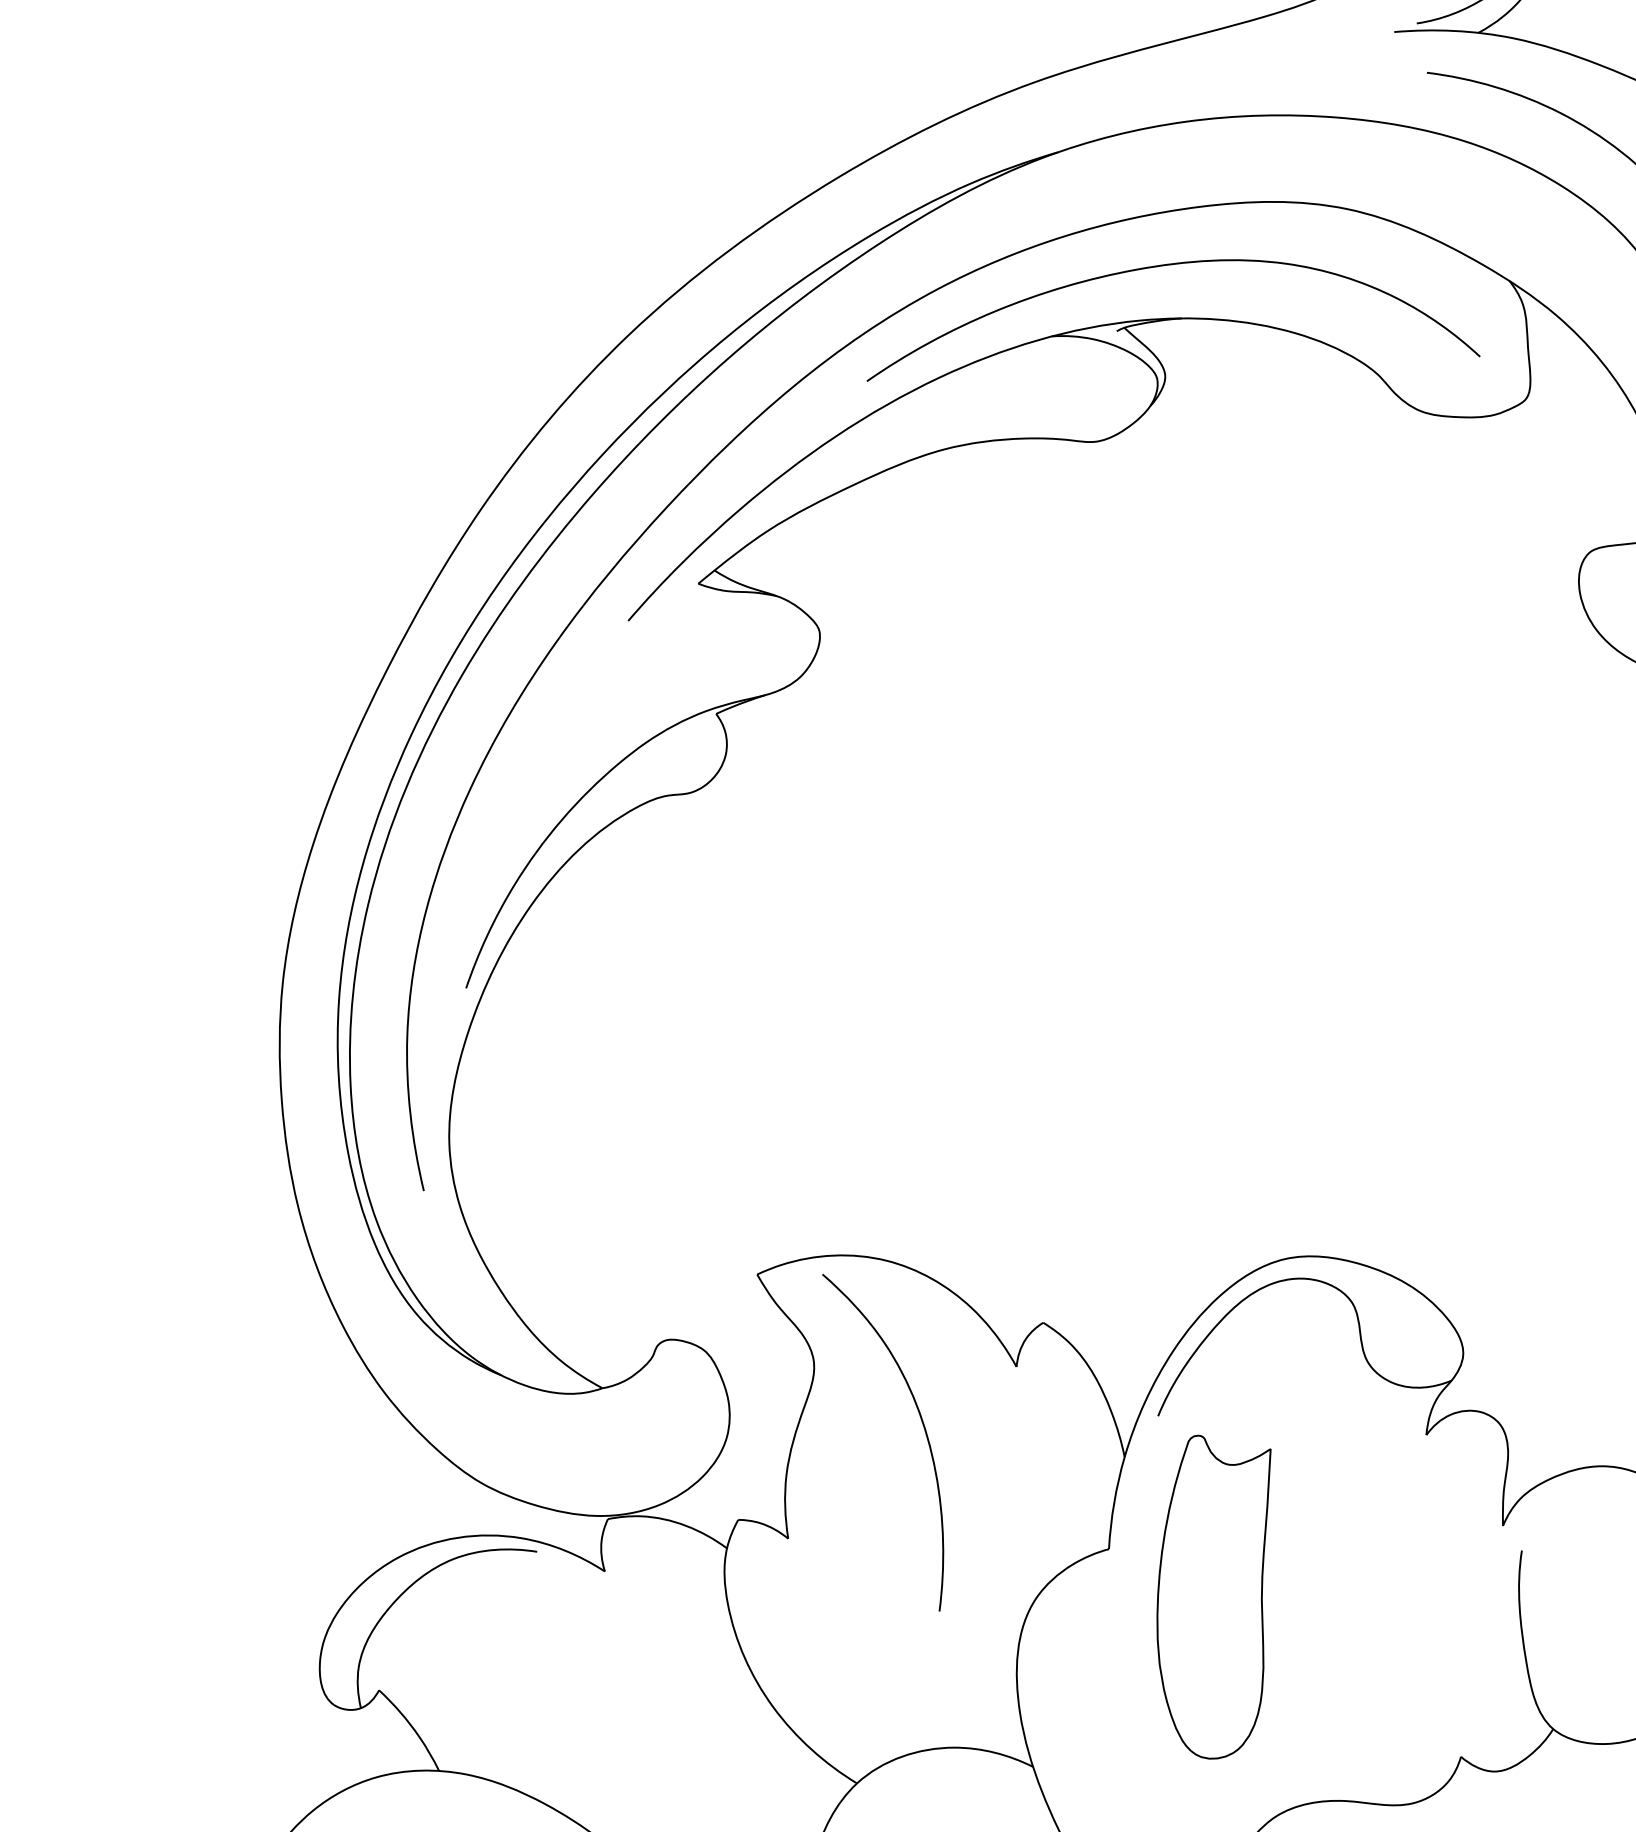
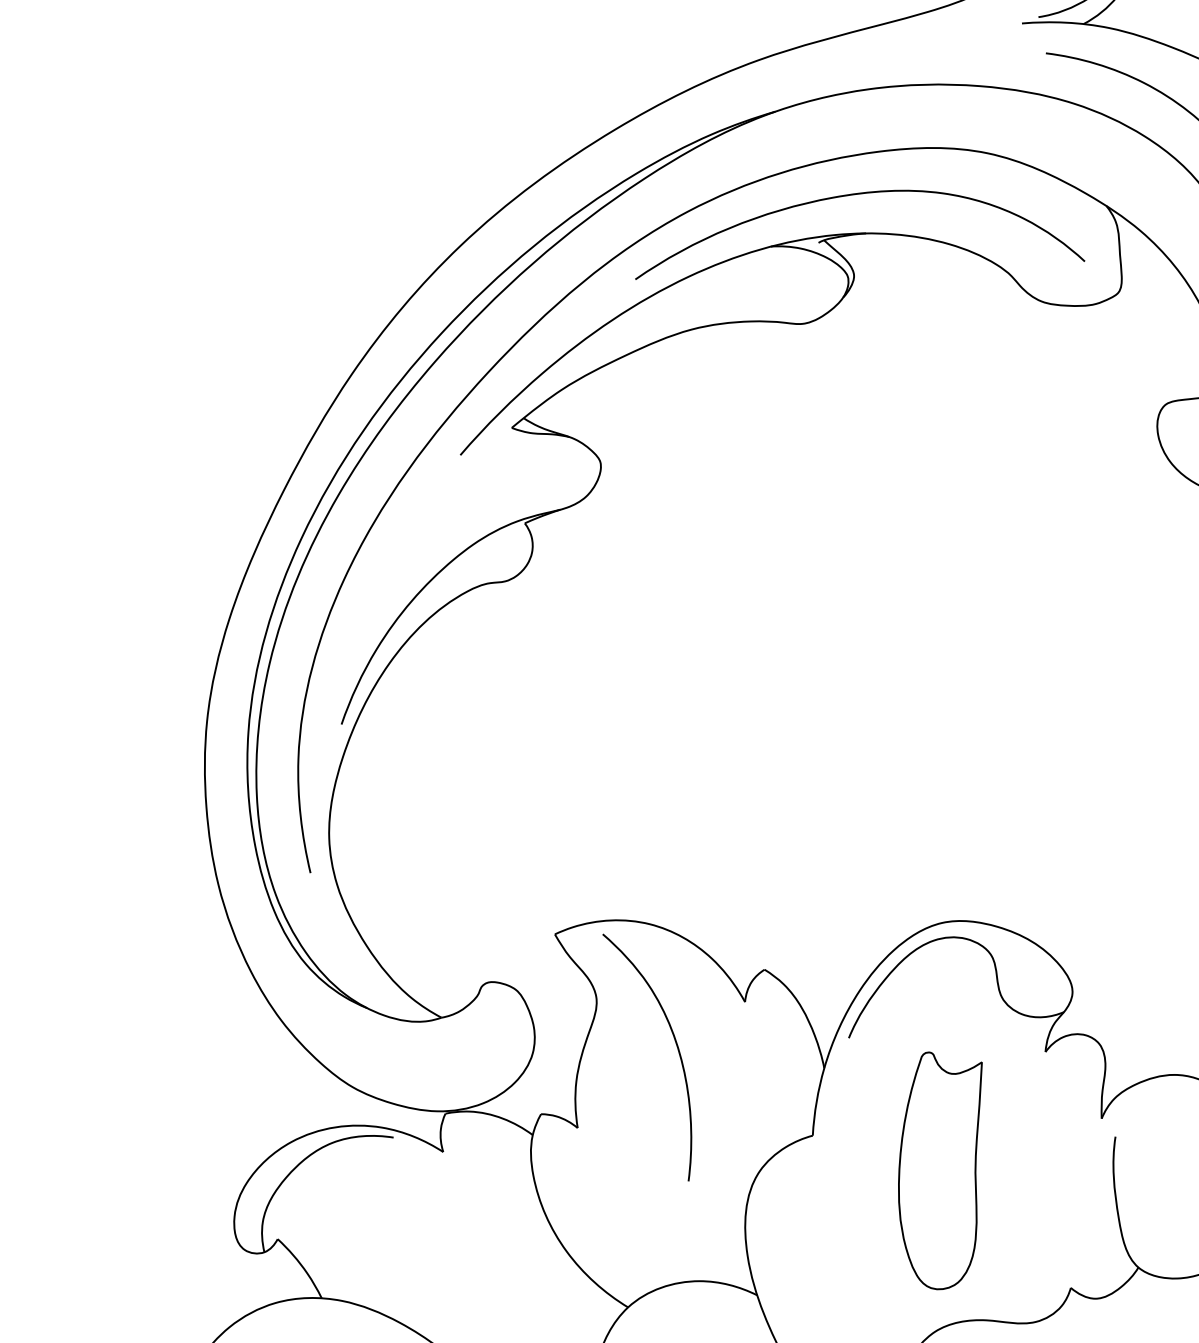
part: (1213, 1596) -> (940, 1170), moved

